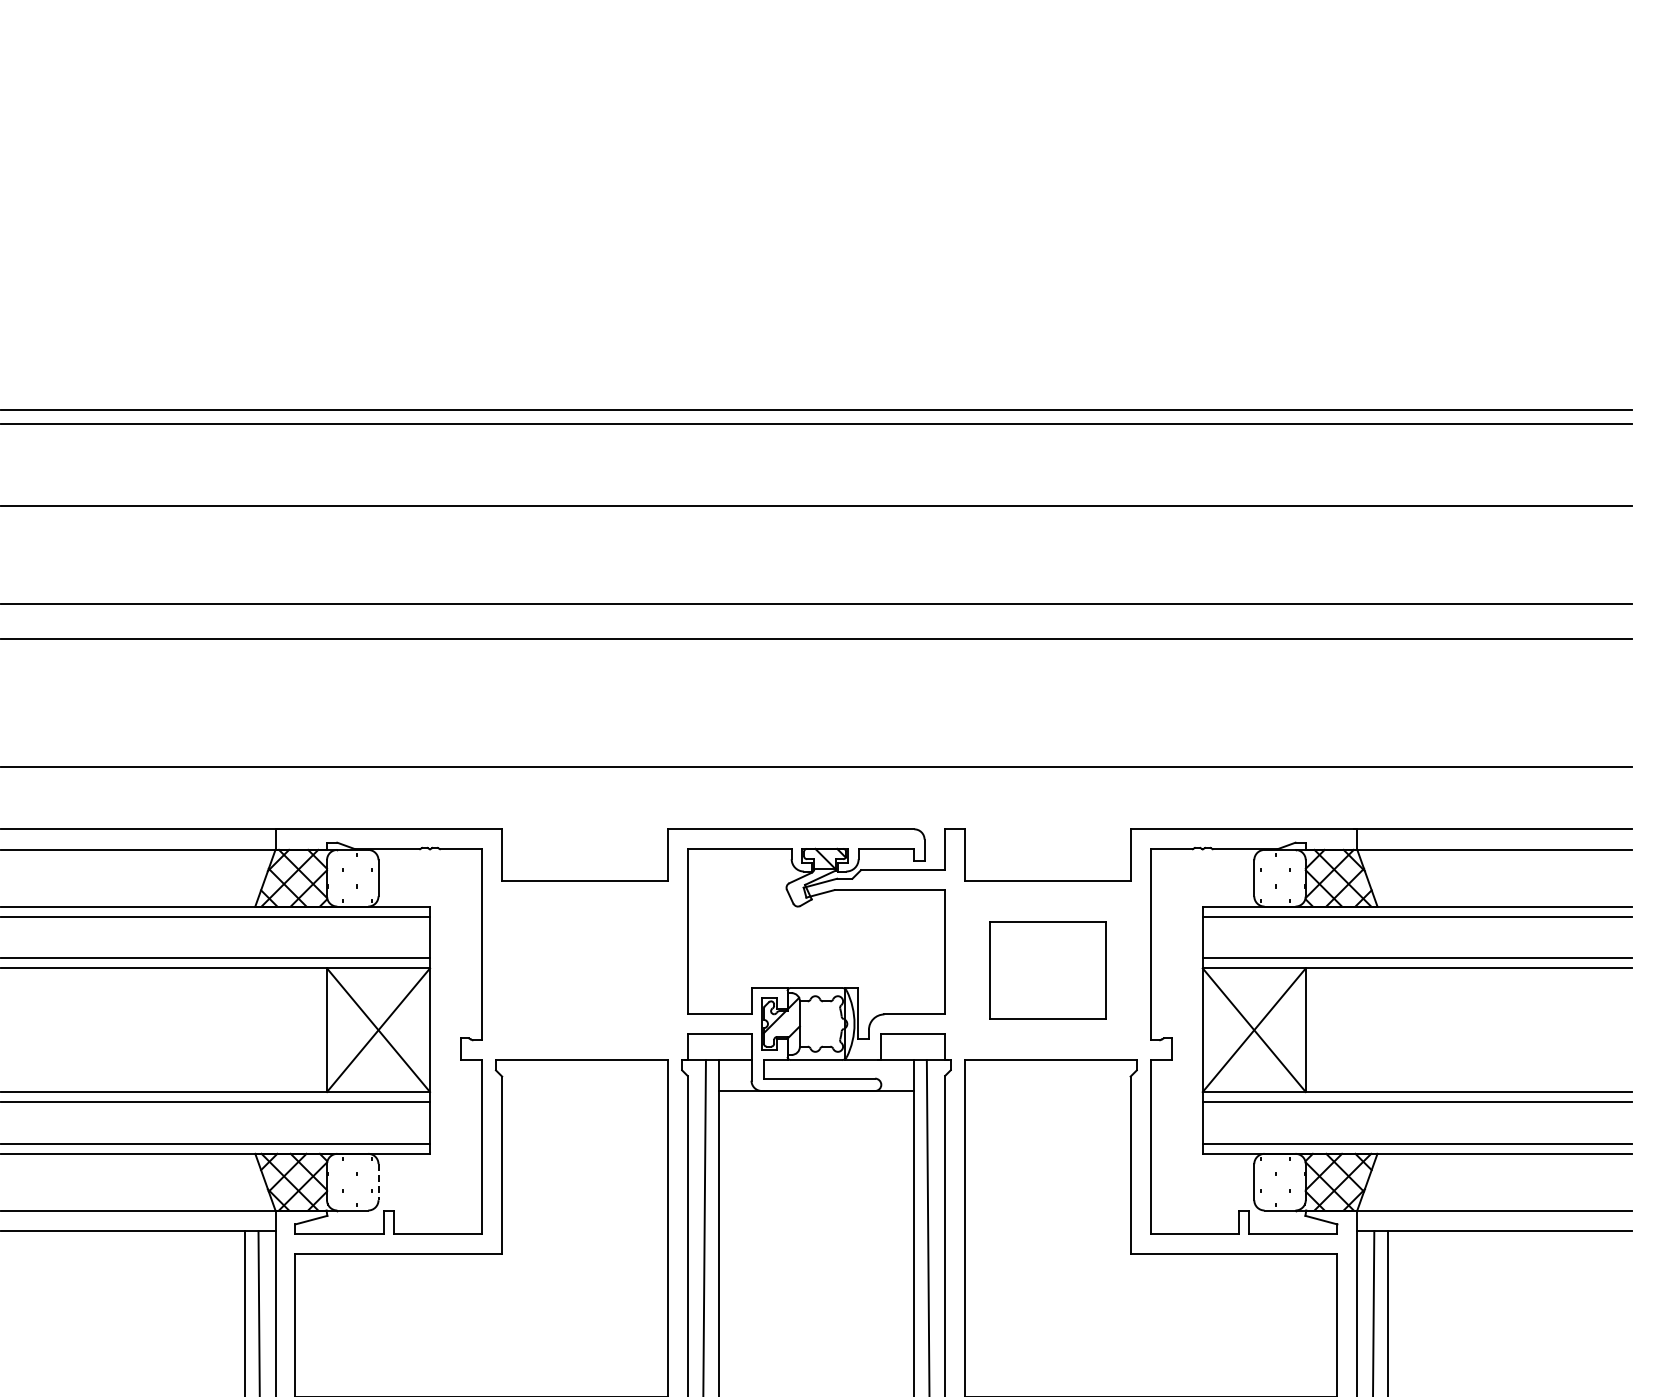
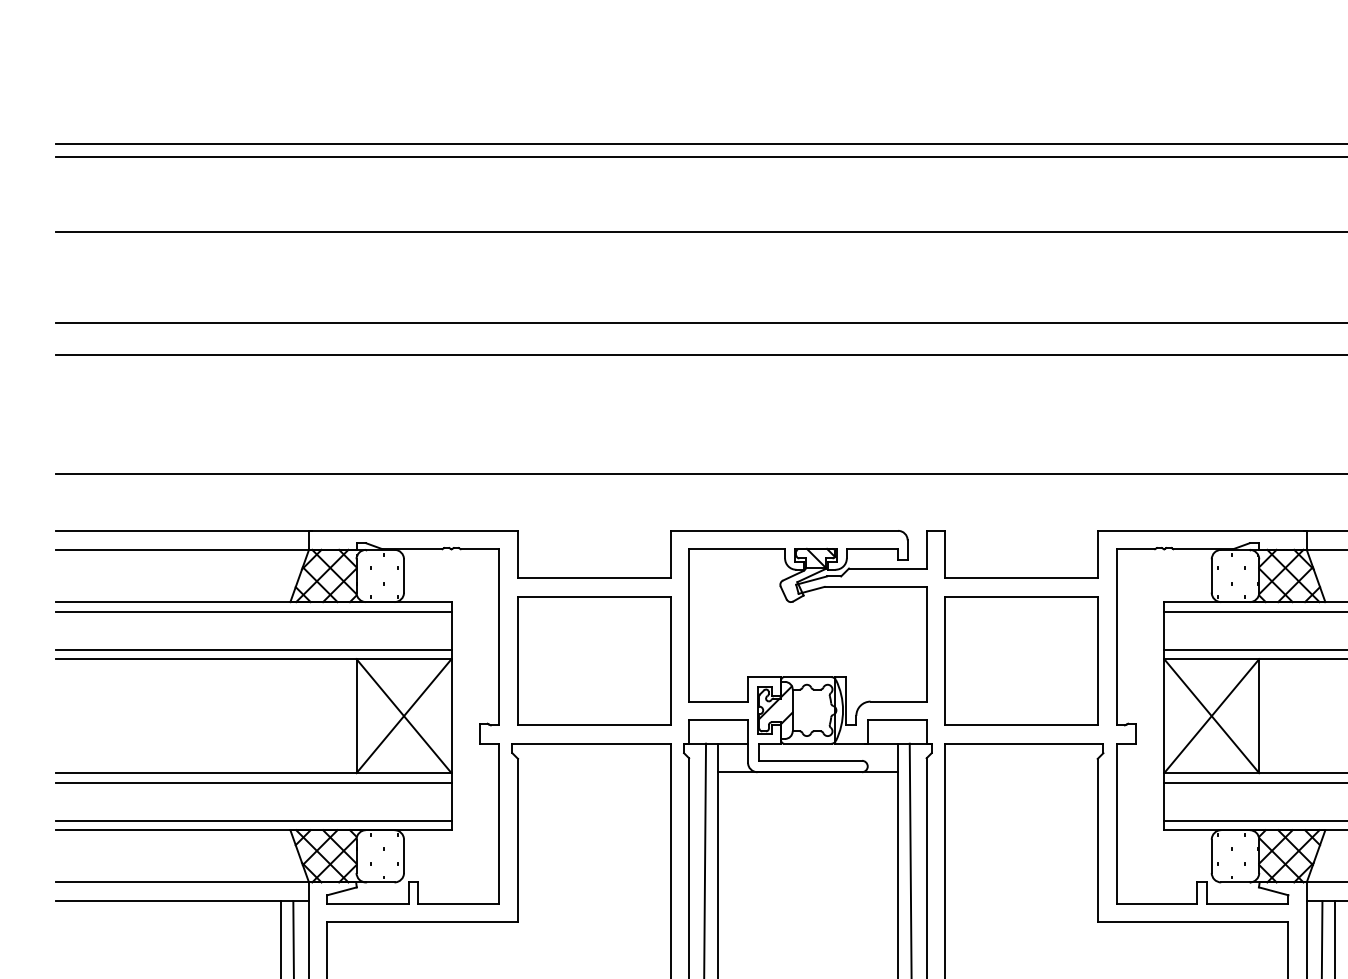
part: (584, 970) -> (593, 661), added
part: (1047, 970) -> (1021, 661), size x1.43
line: (378, 1182) -> (404, 856), dashed -> solid

